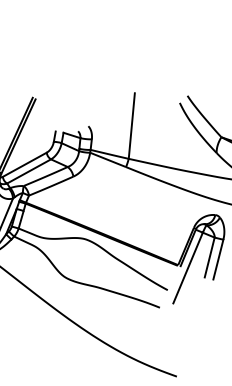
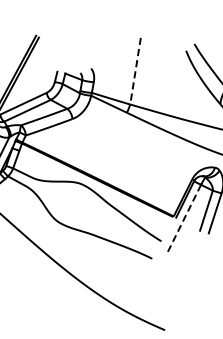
line: (131, 126) -> (135, 71), solid -> dashed
line: (187, 268) -> (183, 220), solid -> dashed

